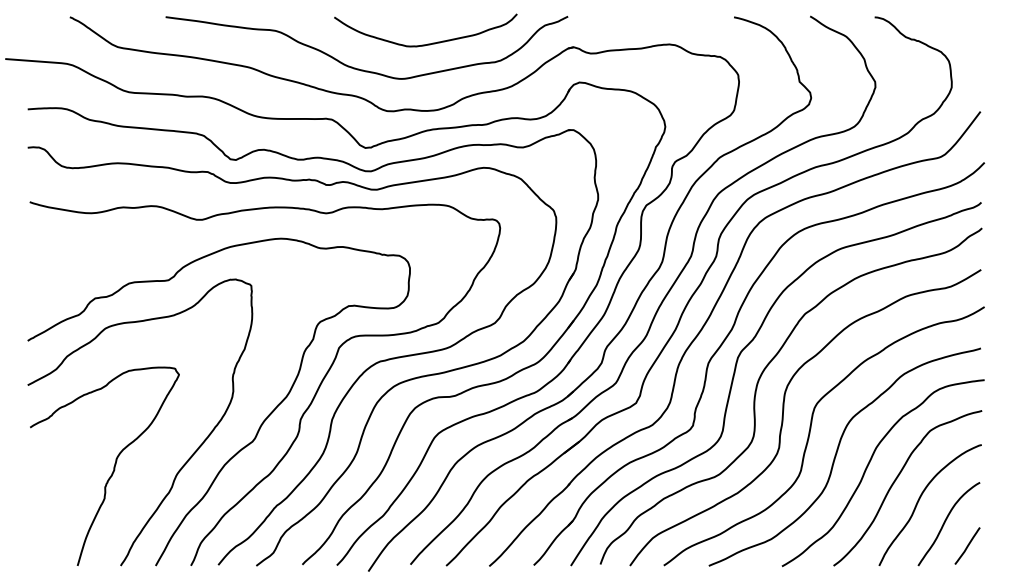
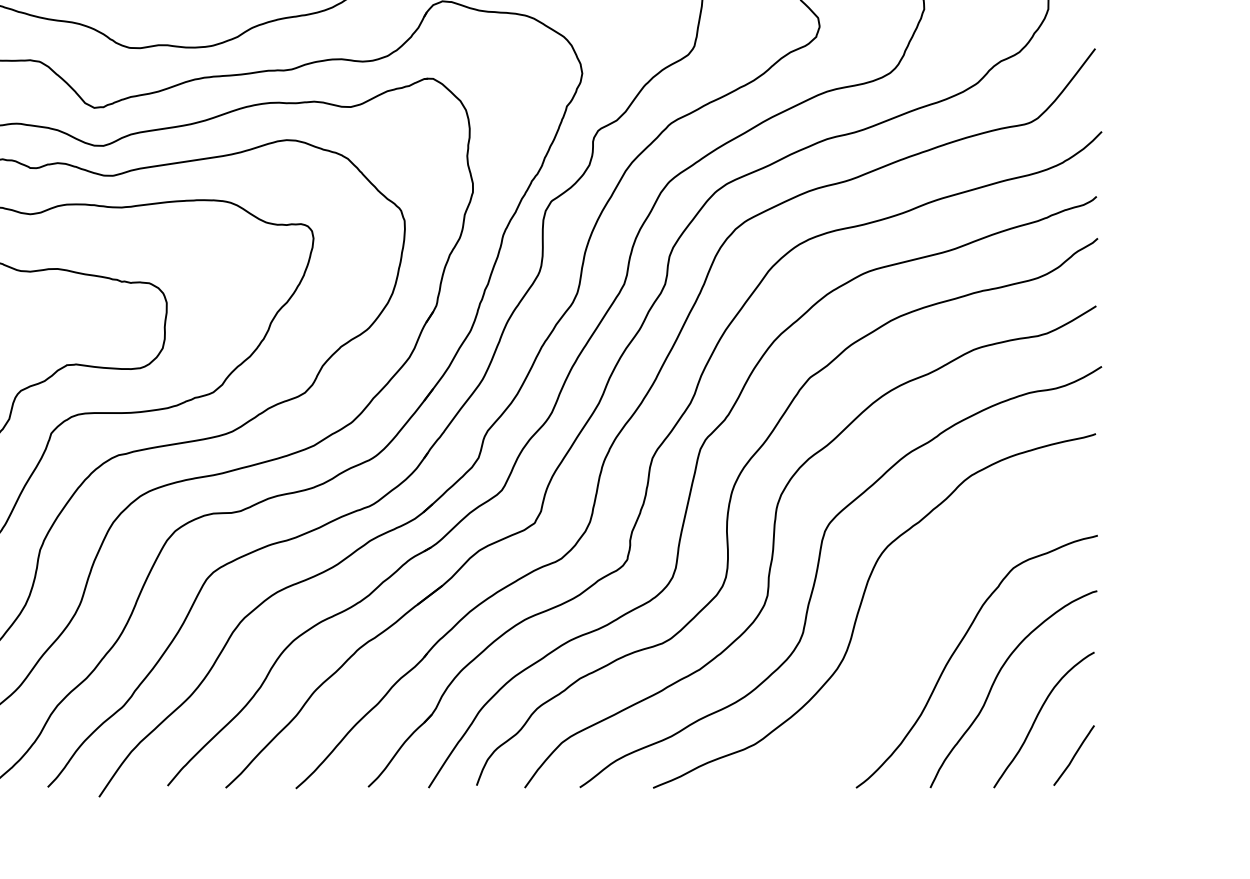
curve: (868, 466) -> (912, 626), removed

